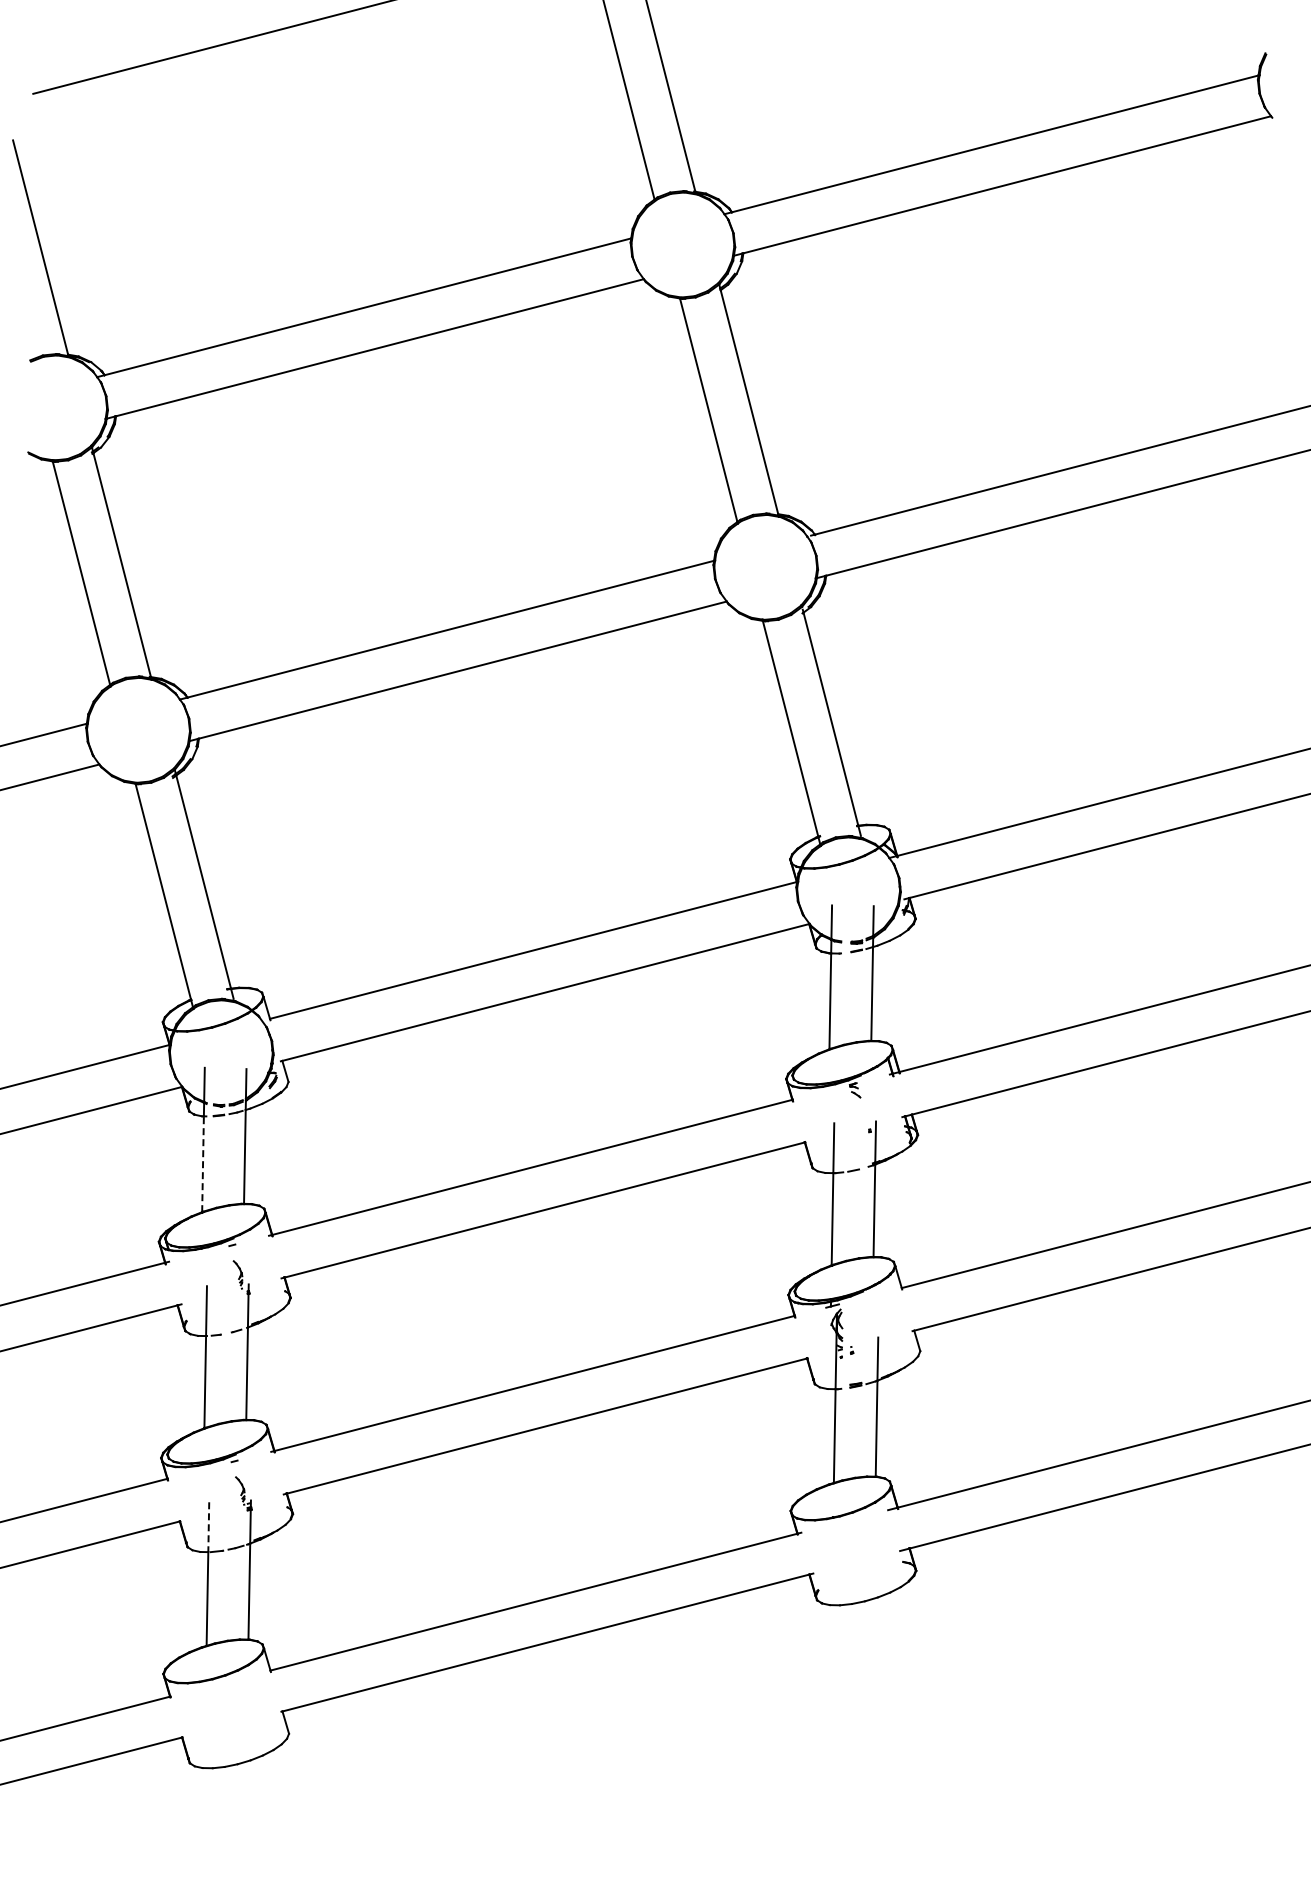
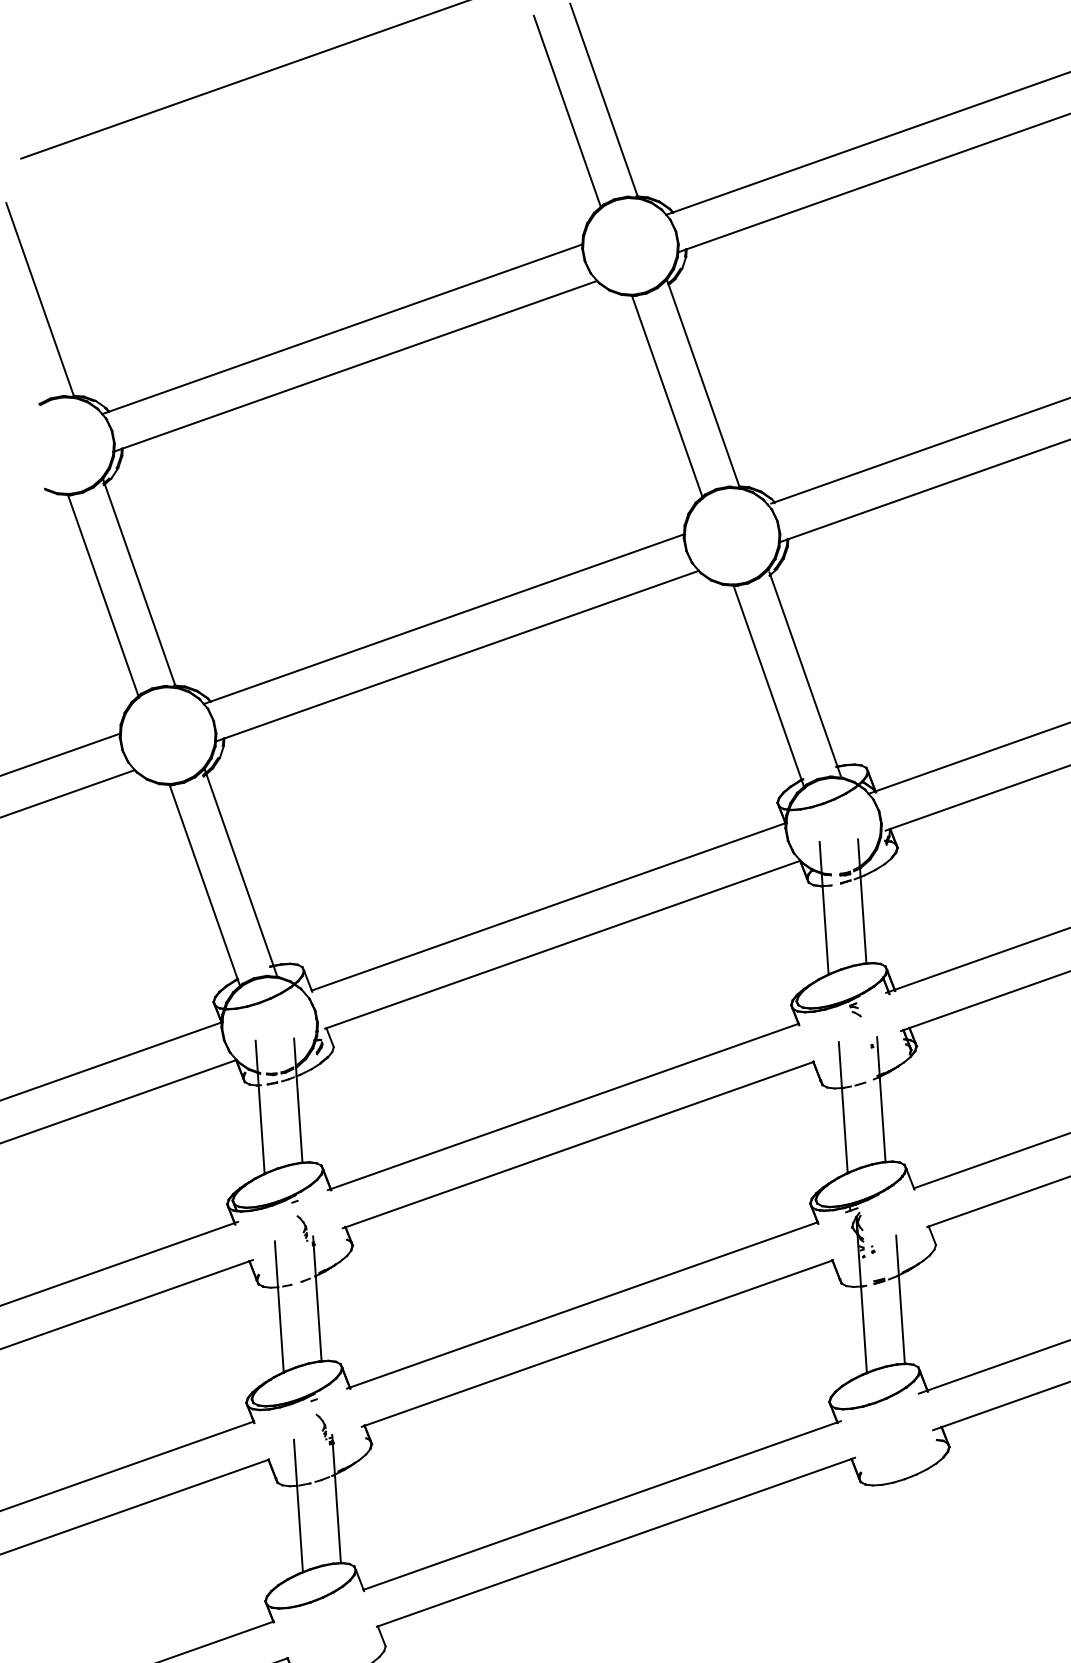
line: (203, 1164) -> (262, 1129), dashed -> solid
line: (208, 1527) -> (295, 1463), dashed -> solid

